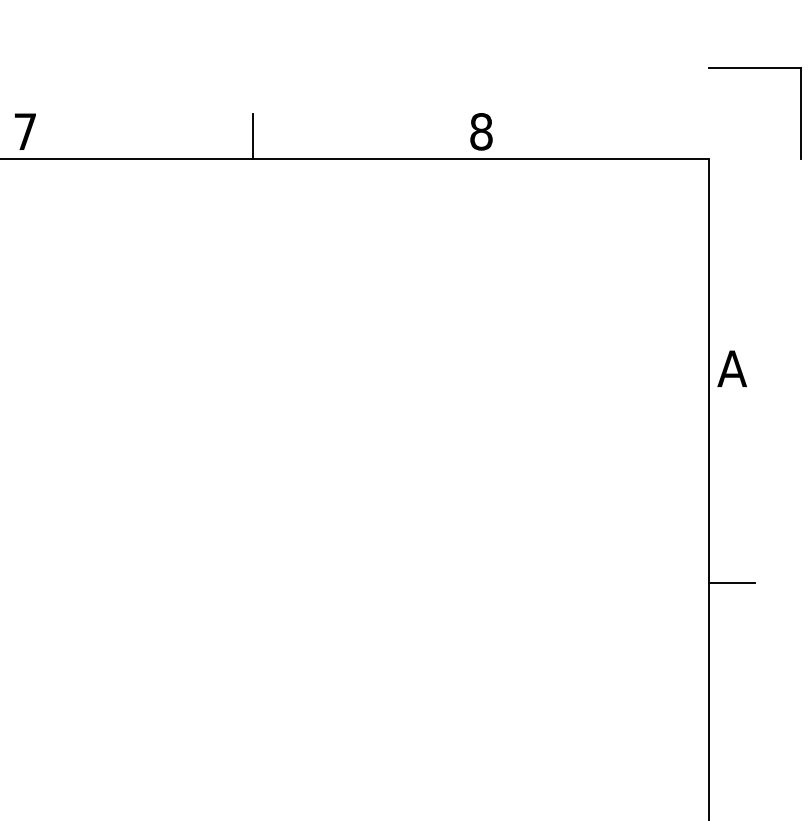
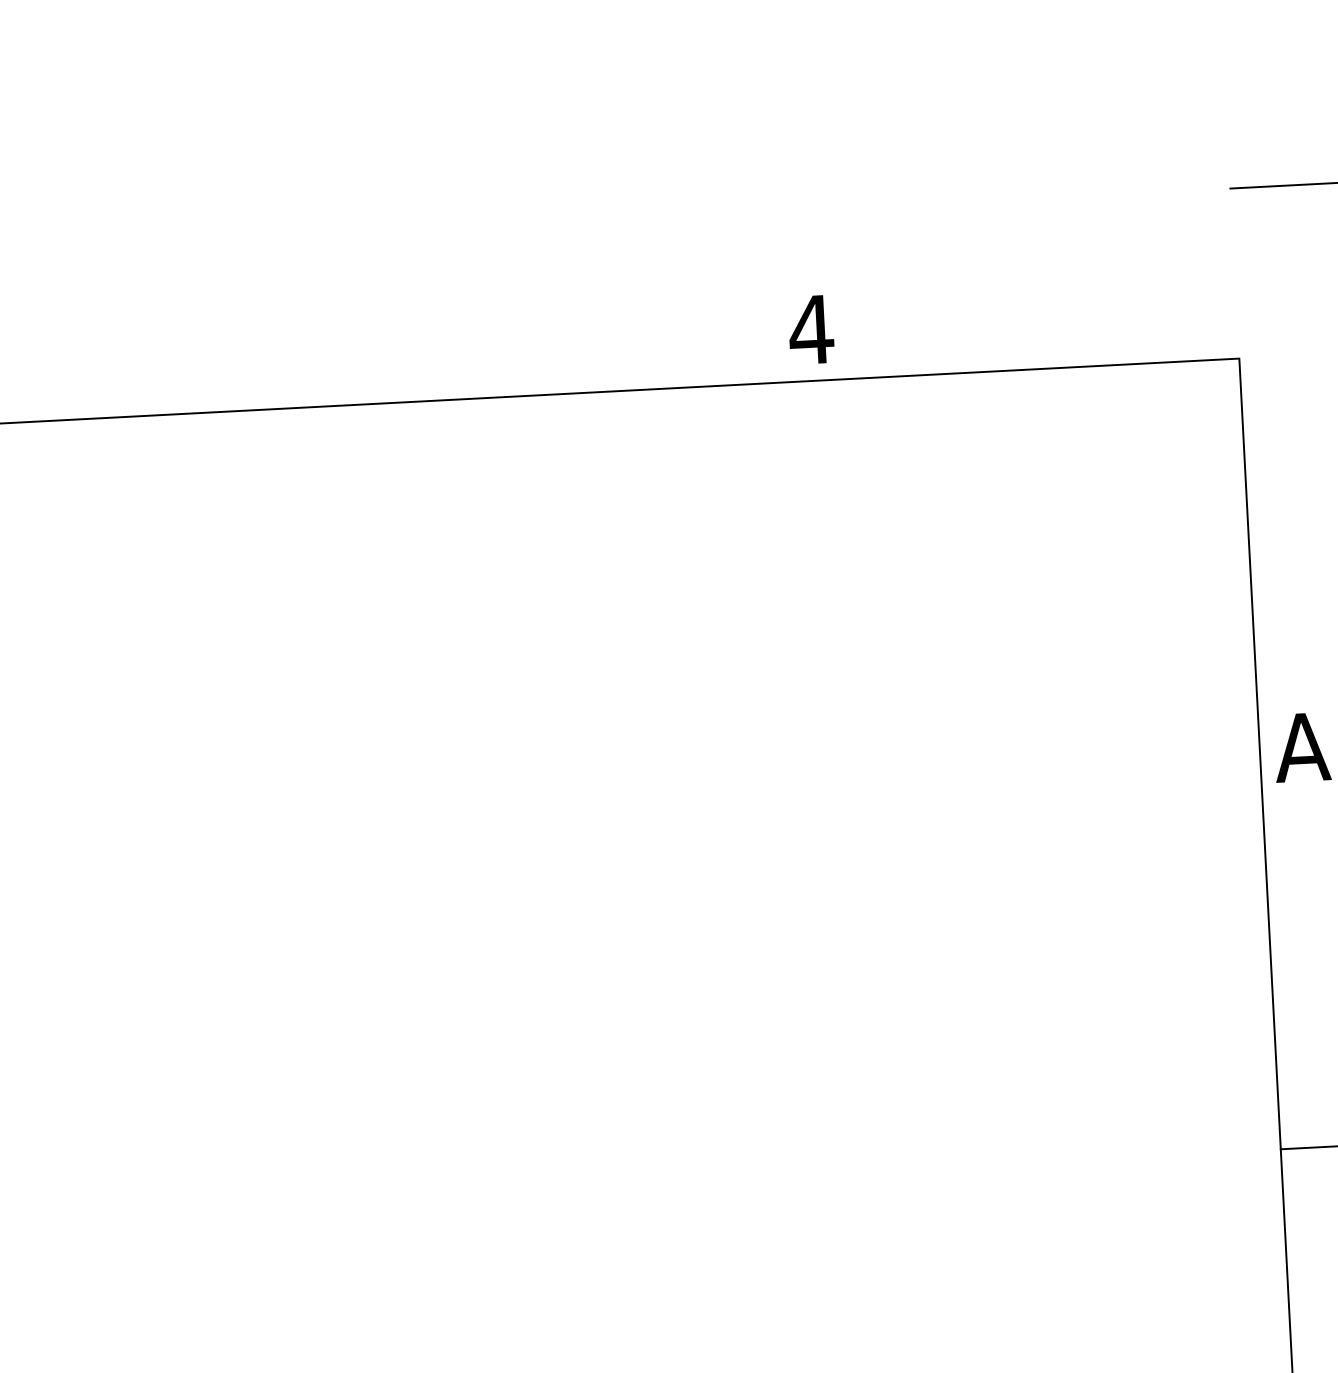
text: (481, 131) -> (811, 329), 8 -> 4
line: (253, 136) -> (386, 360), removed

